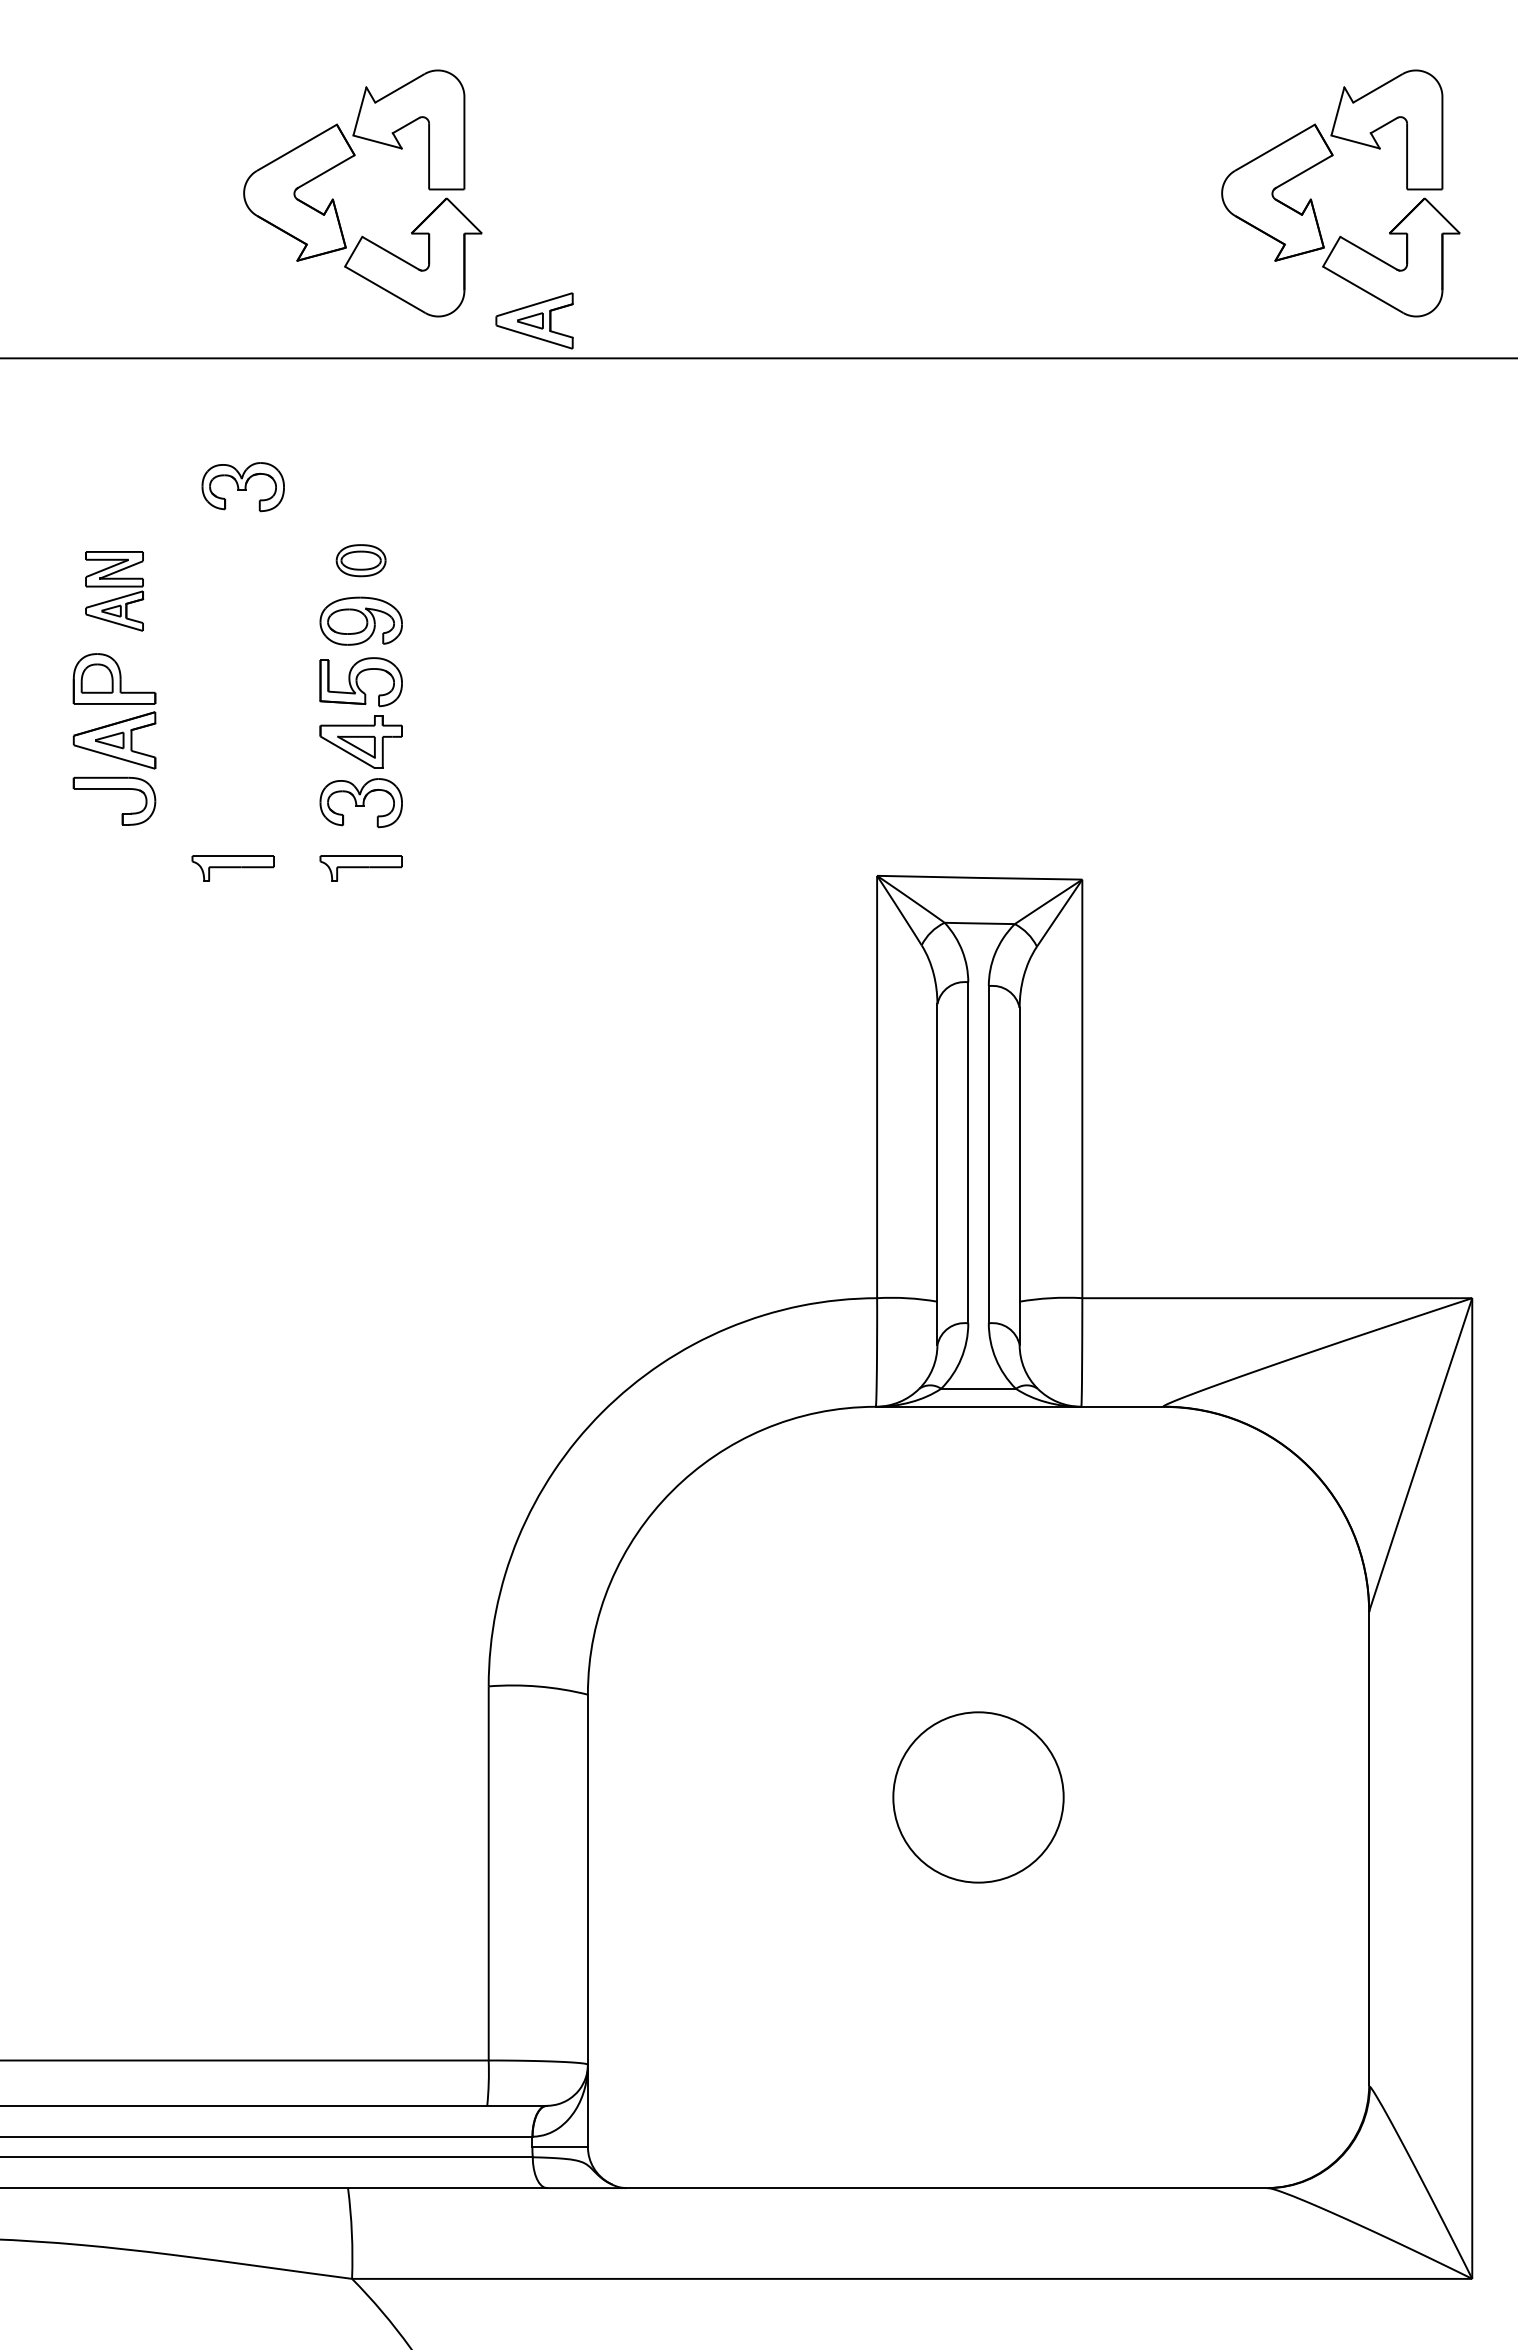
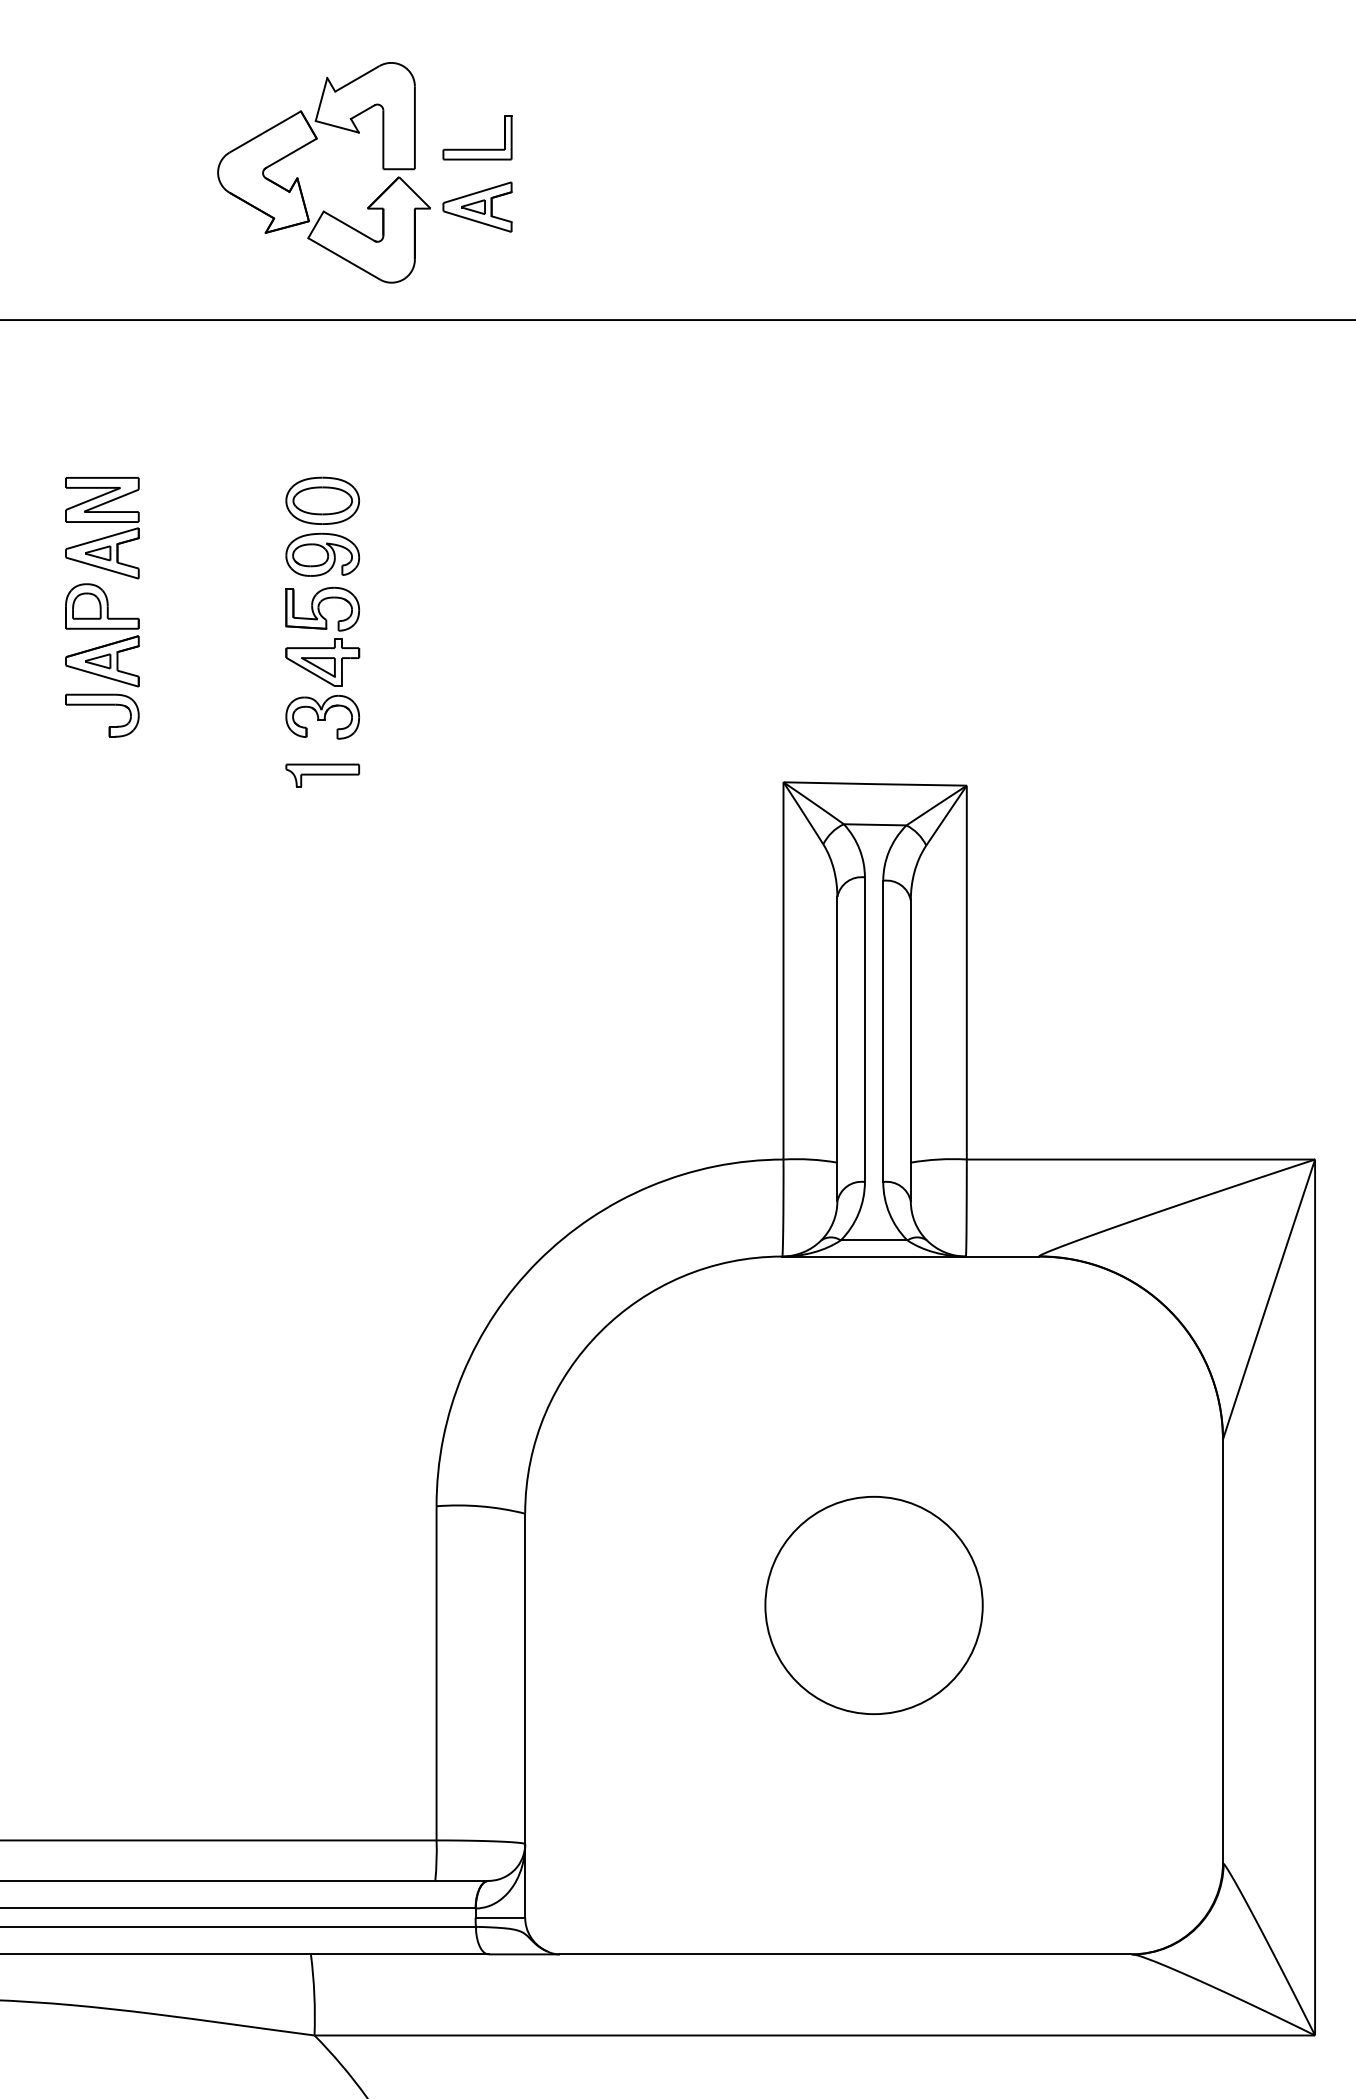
part: (534, 166) -> (477, 148), added
part: (1312, 200) -> (1172, 179), removed
part: (534, 320) -> (477, 206), moved
part: (242, 487) -> (216, 435), removed
part: (360, 560) -> (322, 500), size x1.67
part: (114, 591) -> (102, 528), size x1.43
part: (232, 868) -> (207, 775), removed
circle: (978, 1797) -> (874, 1605), size x1.43

